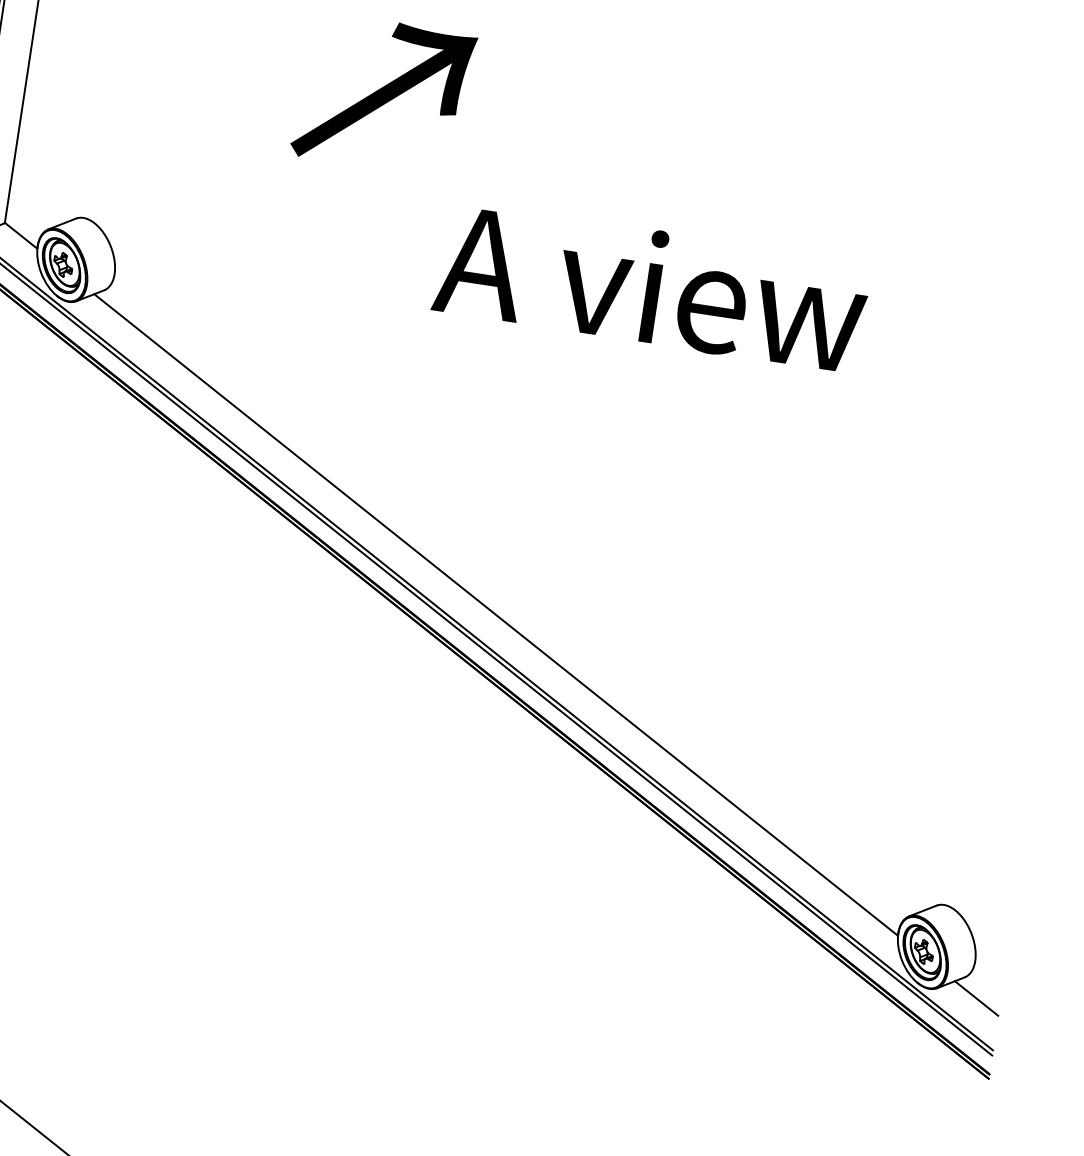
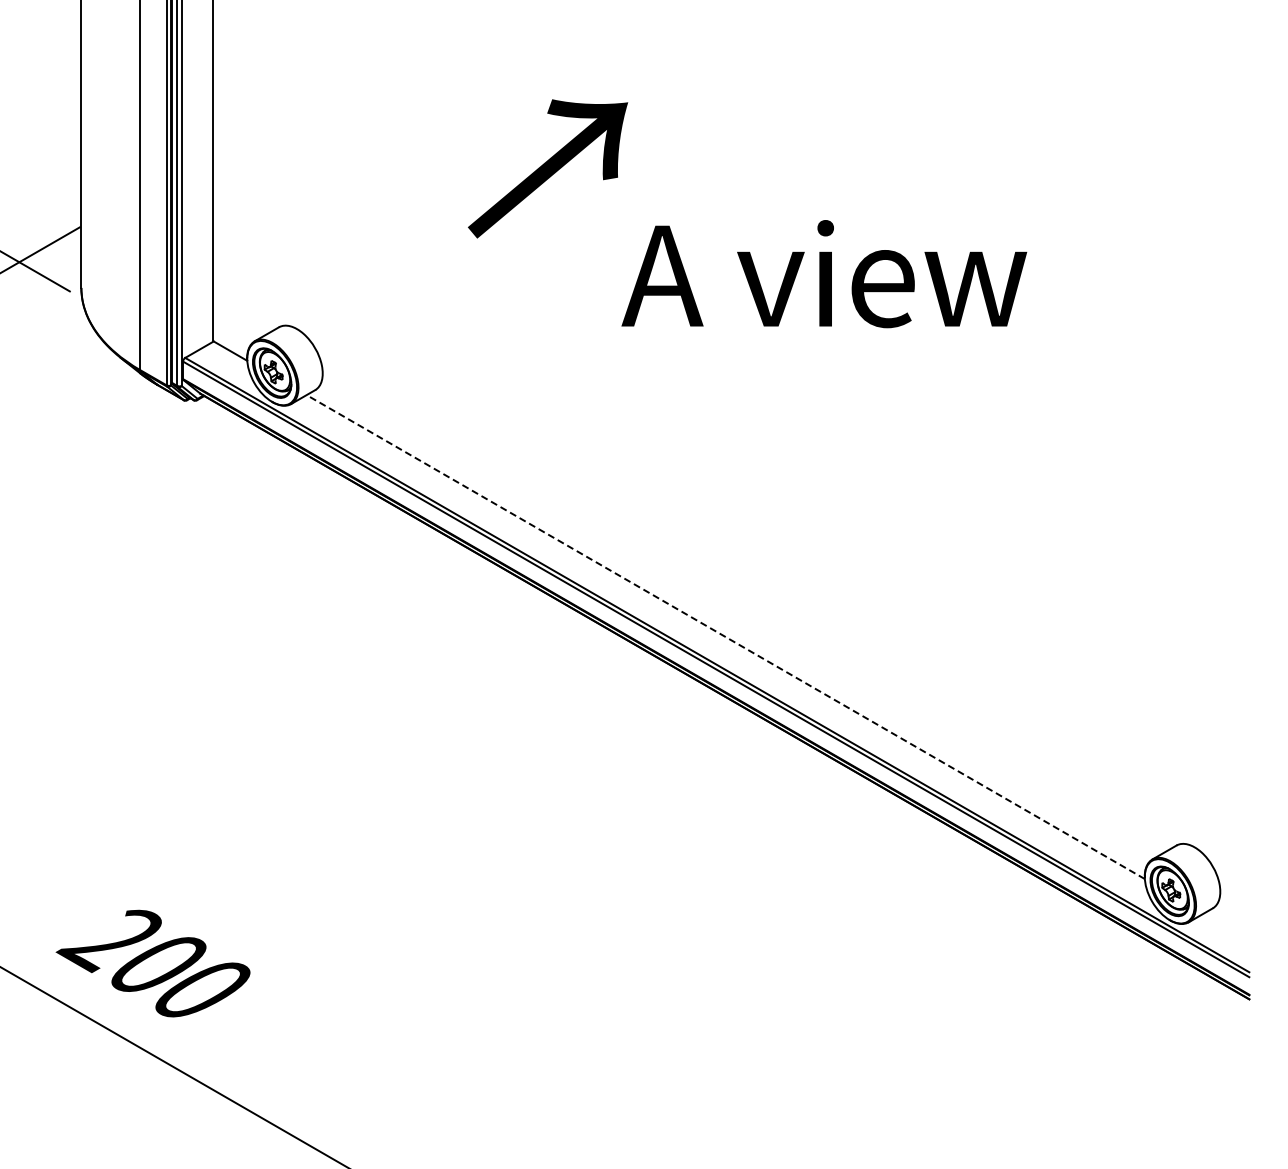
text: (651, 287) -> (824, 274), moved
line: (495, 615) -> (725, 637), solid -> dashed
line: (976, 998) -> (1226, 926), removed

